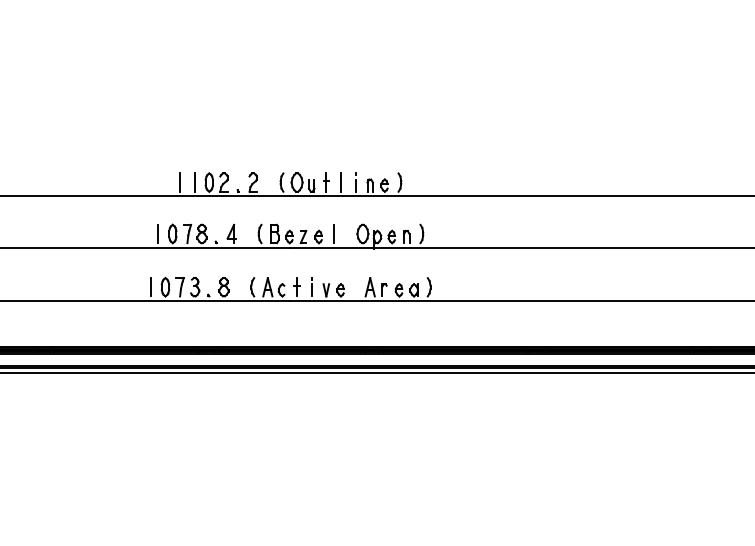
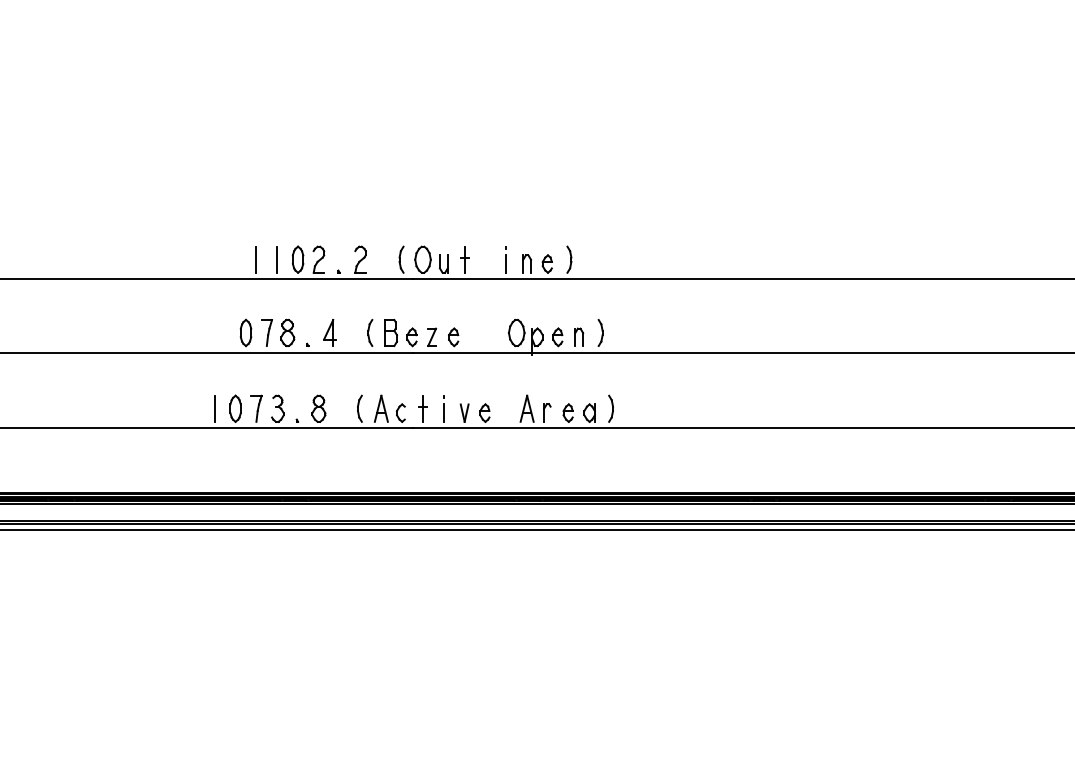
line: (340, 182) -> (485, 259), removed
line: (158, 233) -> (225, 332), removed
line: (333, 233) -> (475, 332), removed

